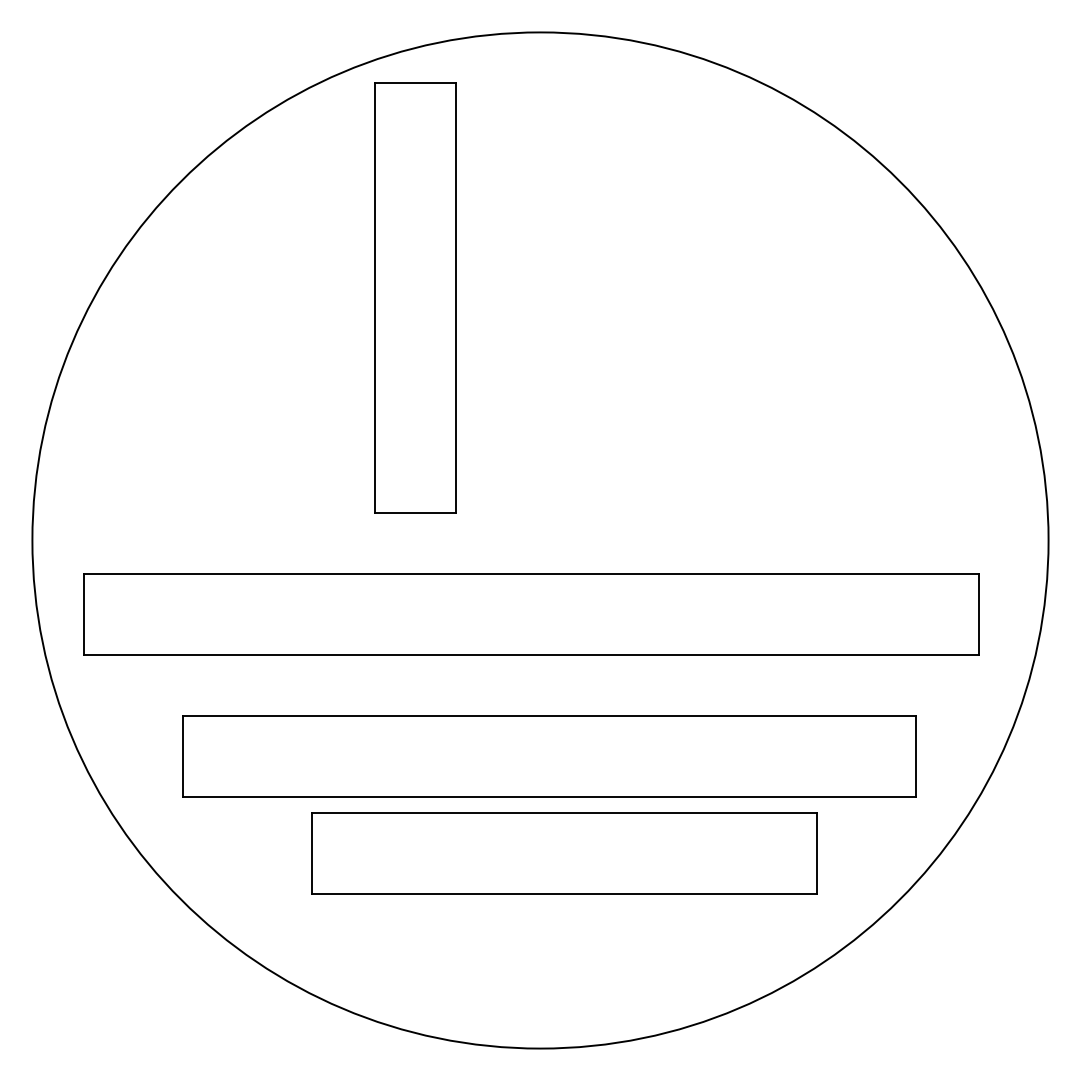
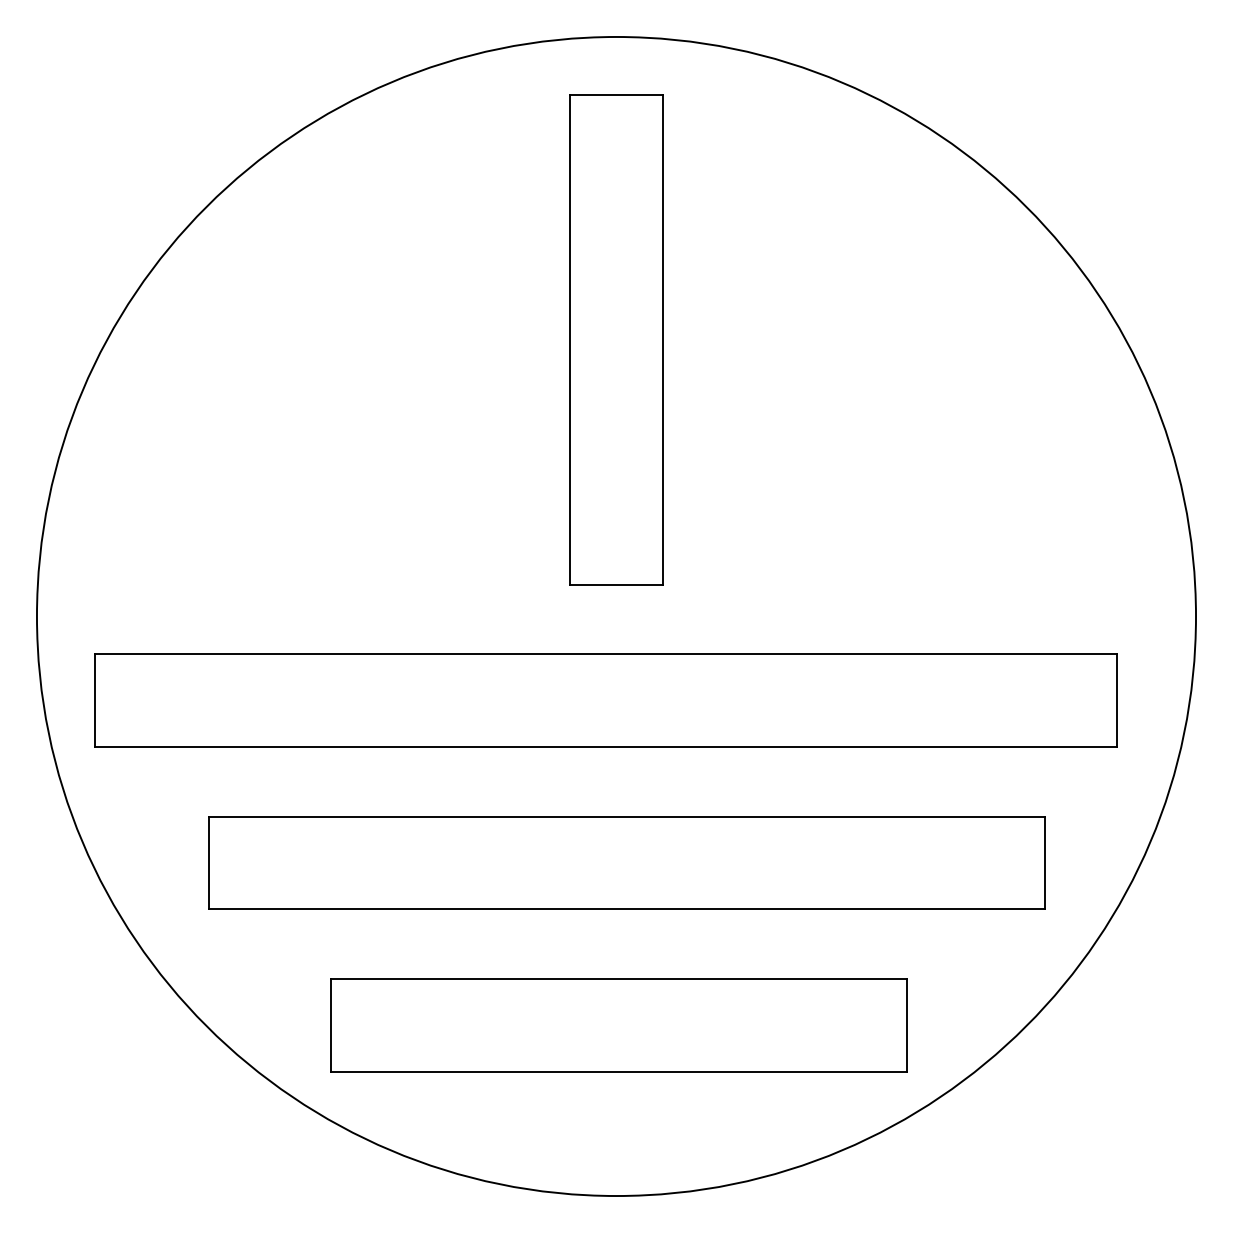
part: (415, 297) -> (616, 339), moved
part: (564, 853) -> (618, 1024), moved

